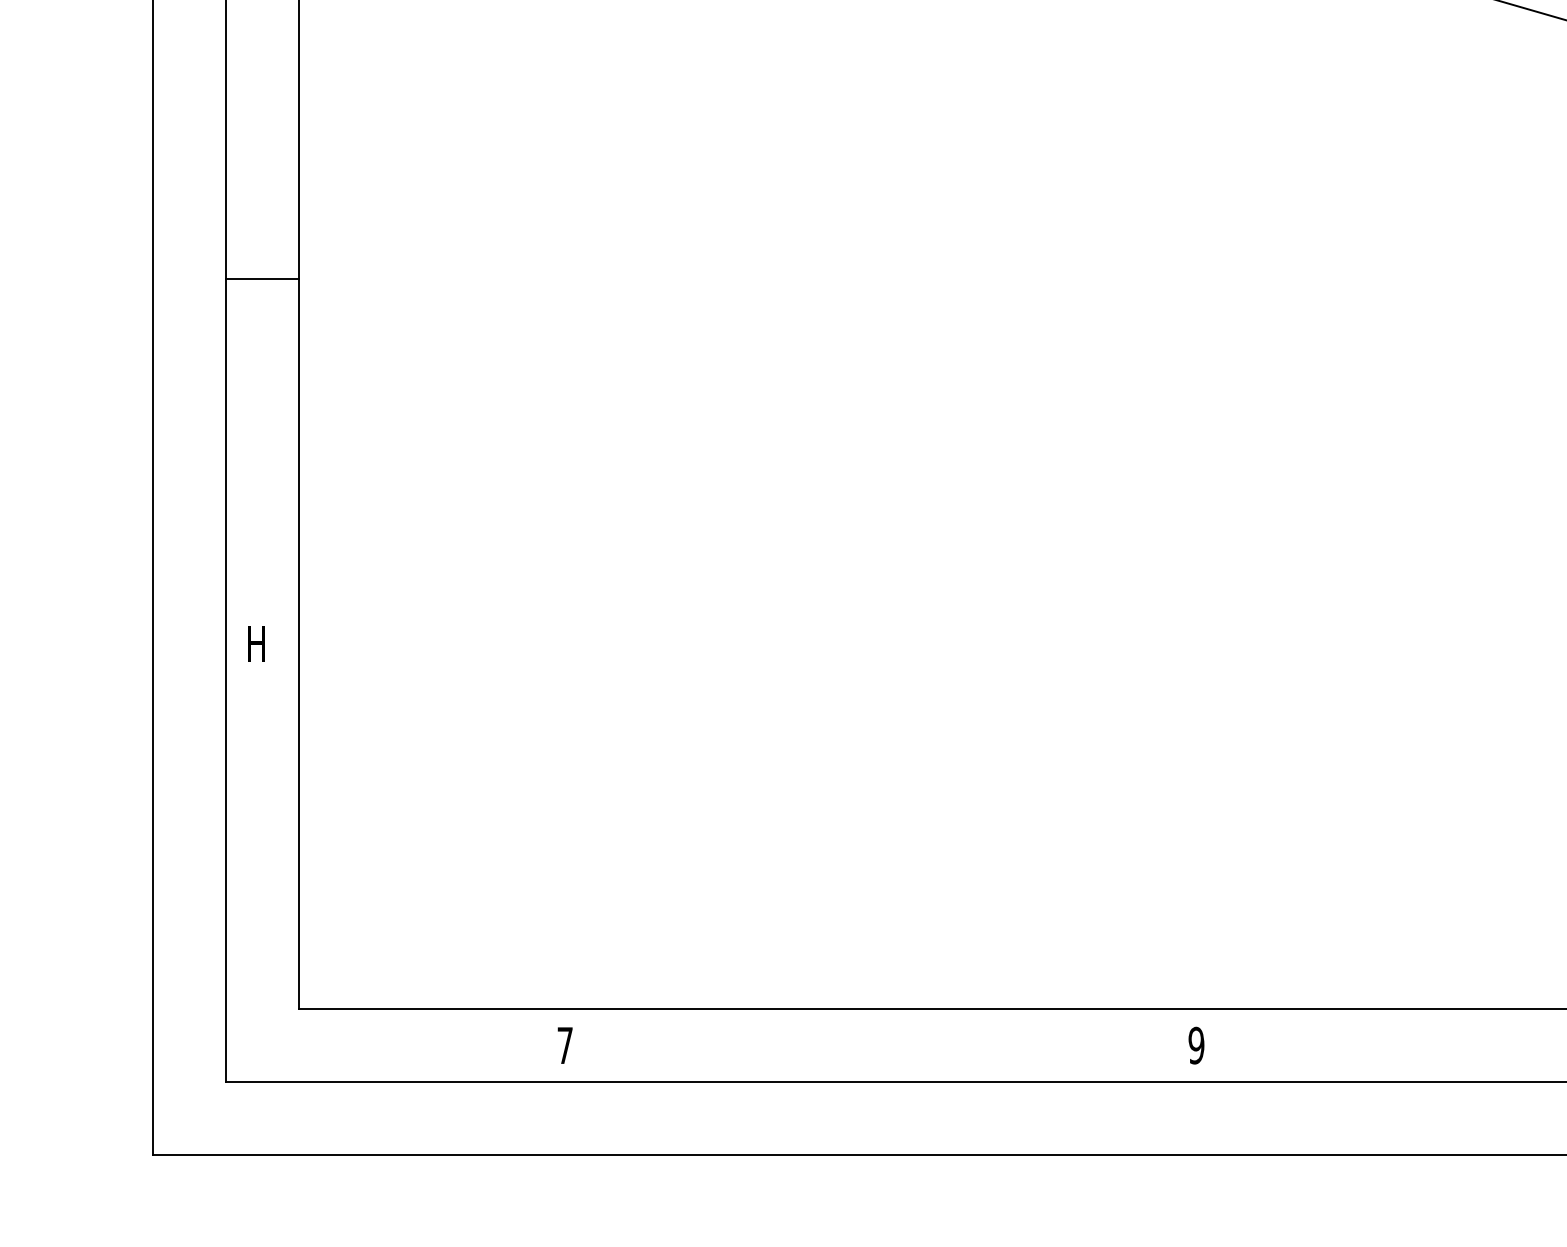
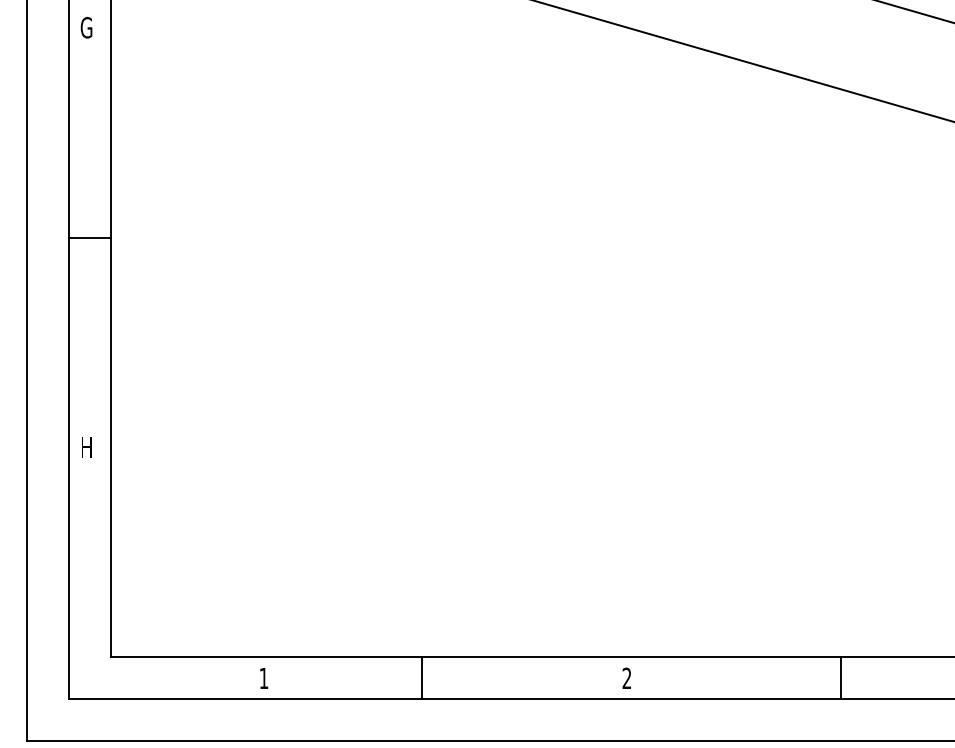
text: (564, 1045) -> (263, 678), 7 -> 1
line: (839, 1045) -> (421, 678), added
text: (1195, 1045) -> (626, 678), 9 -> 2

